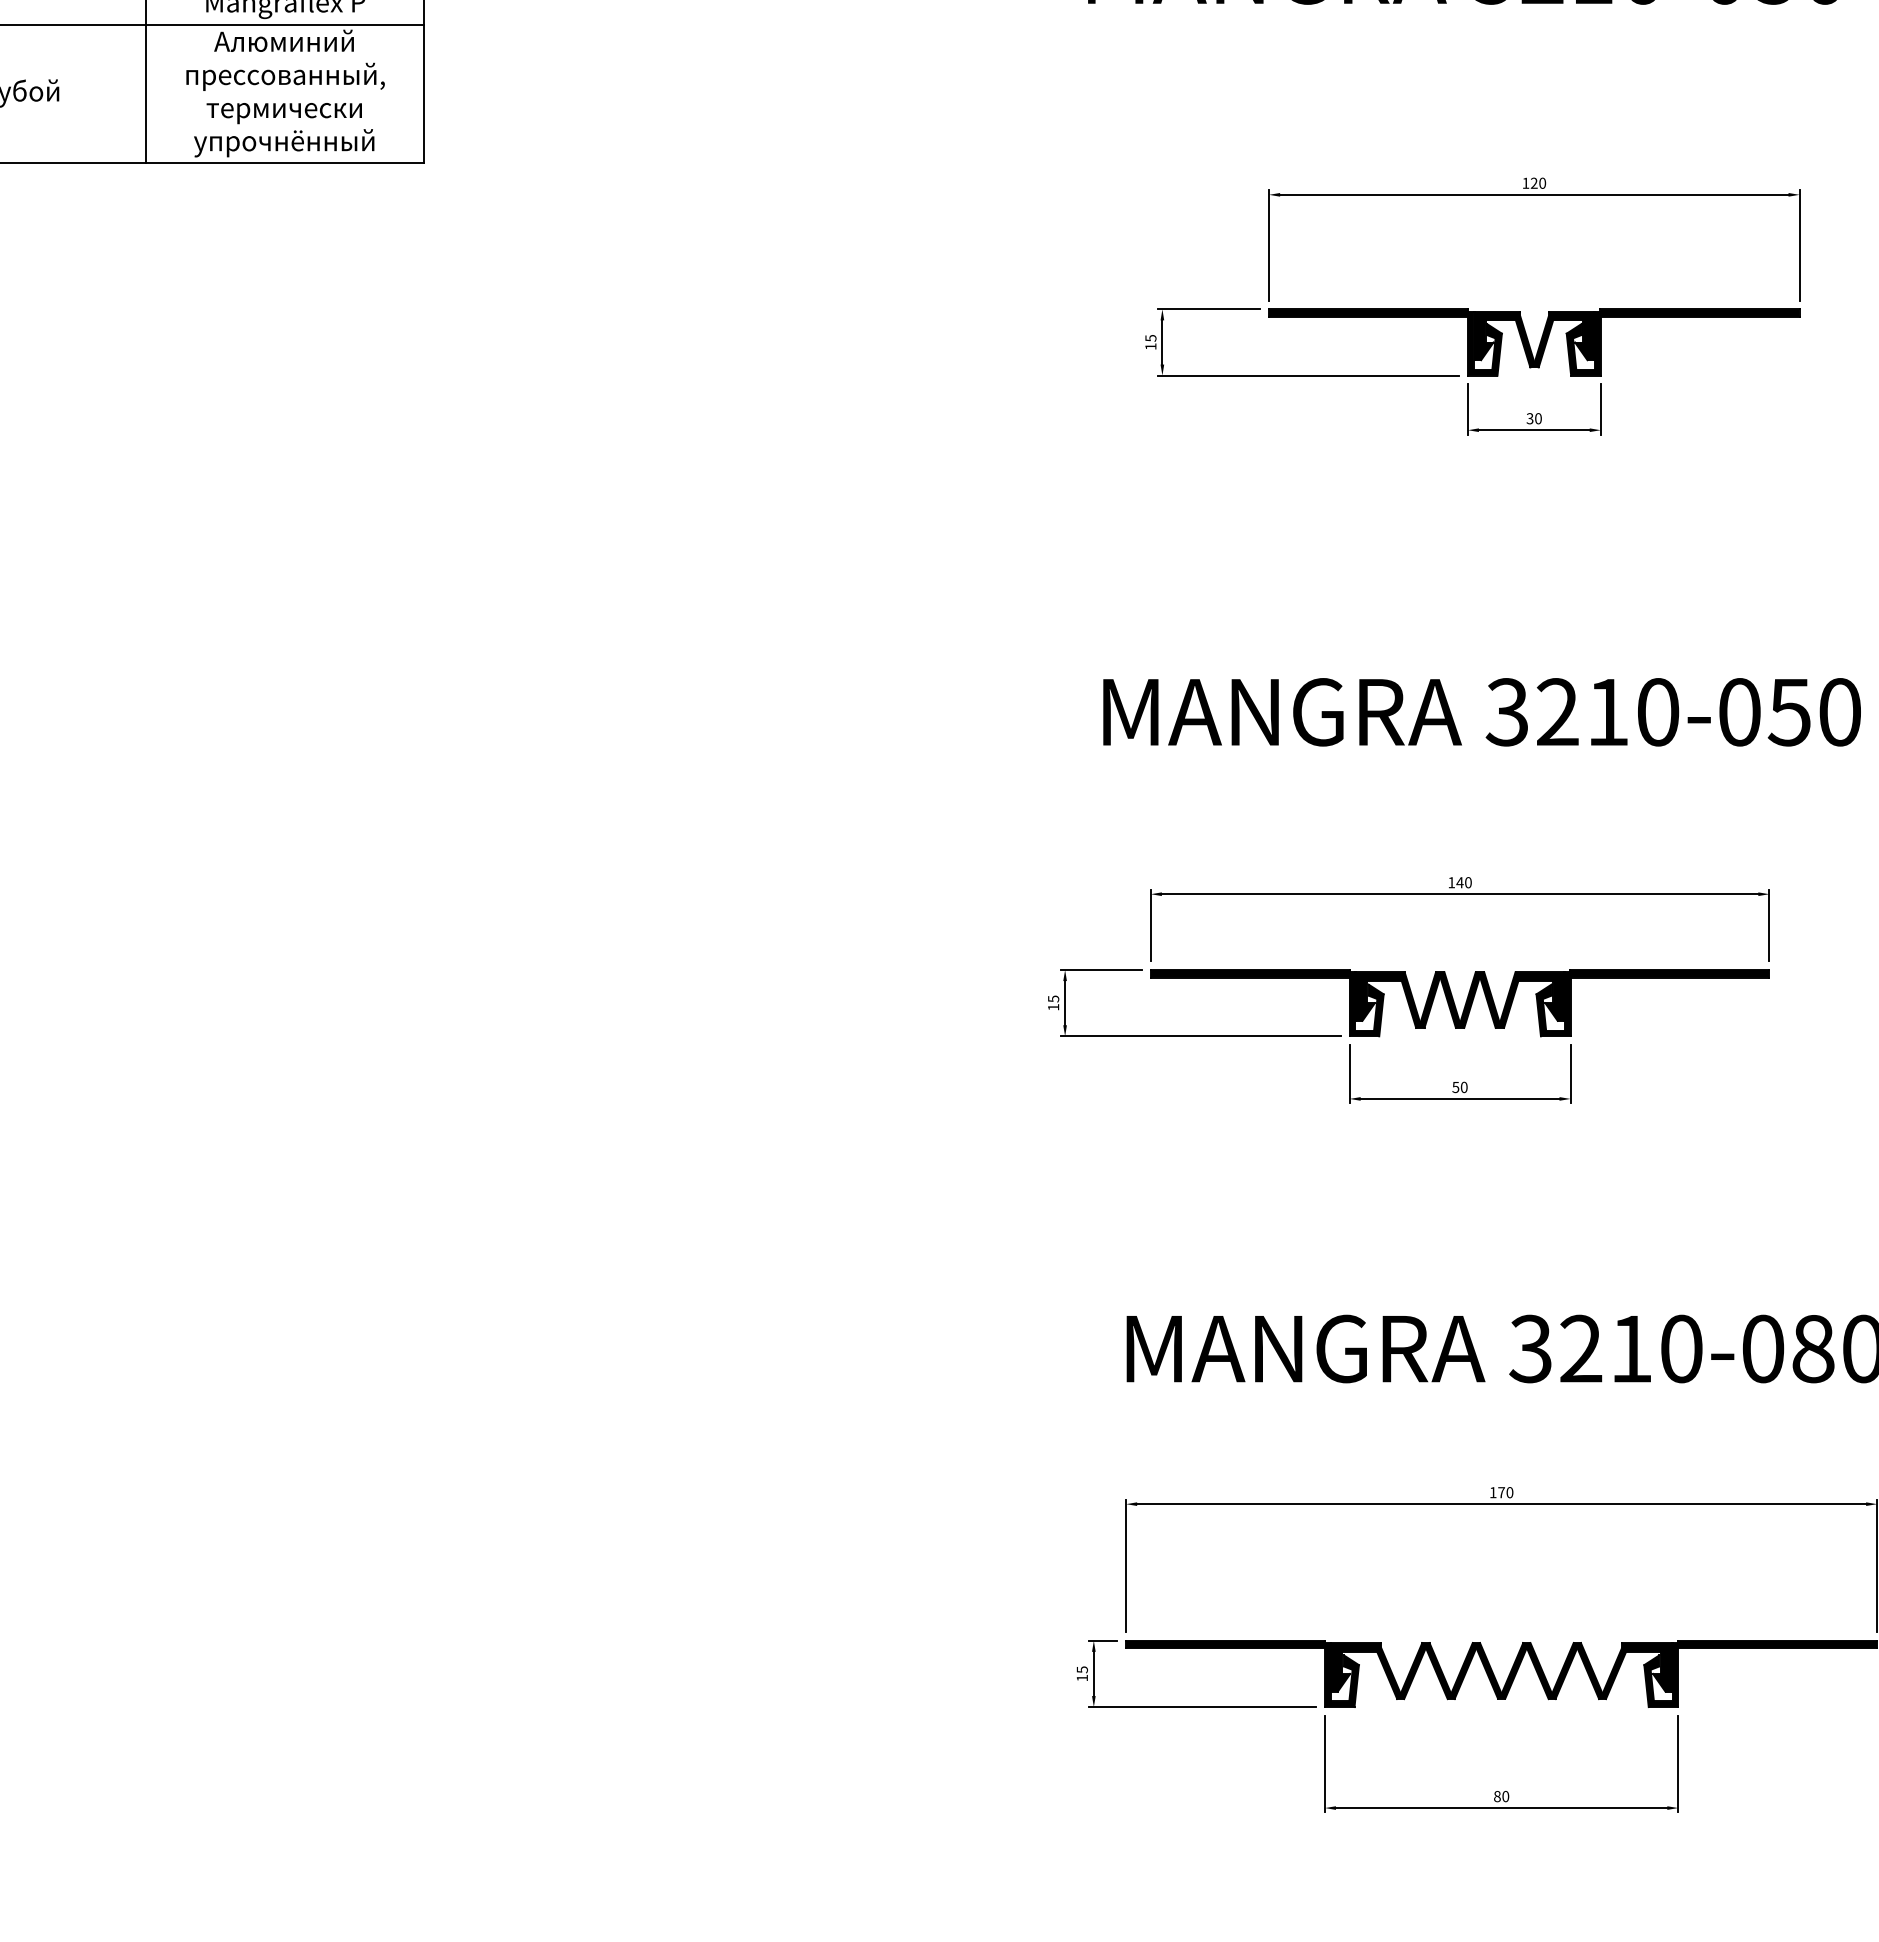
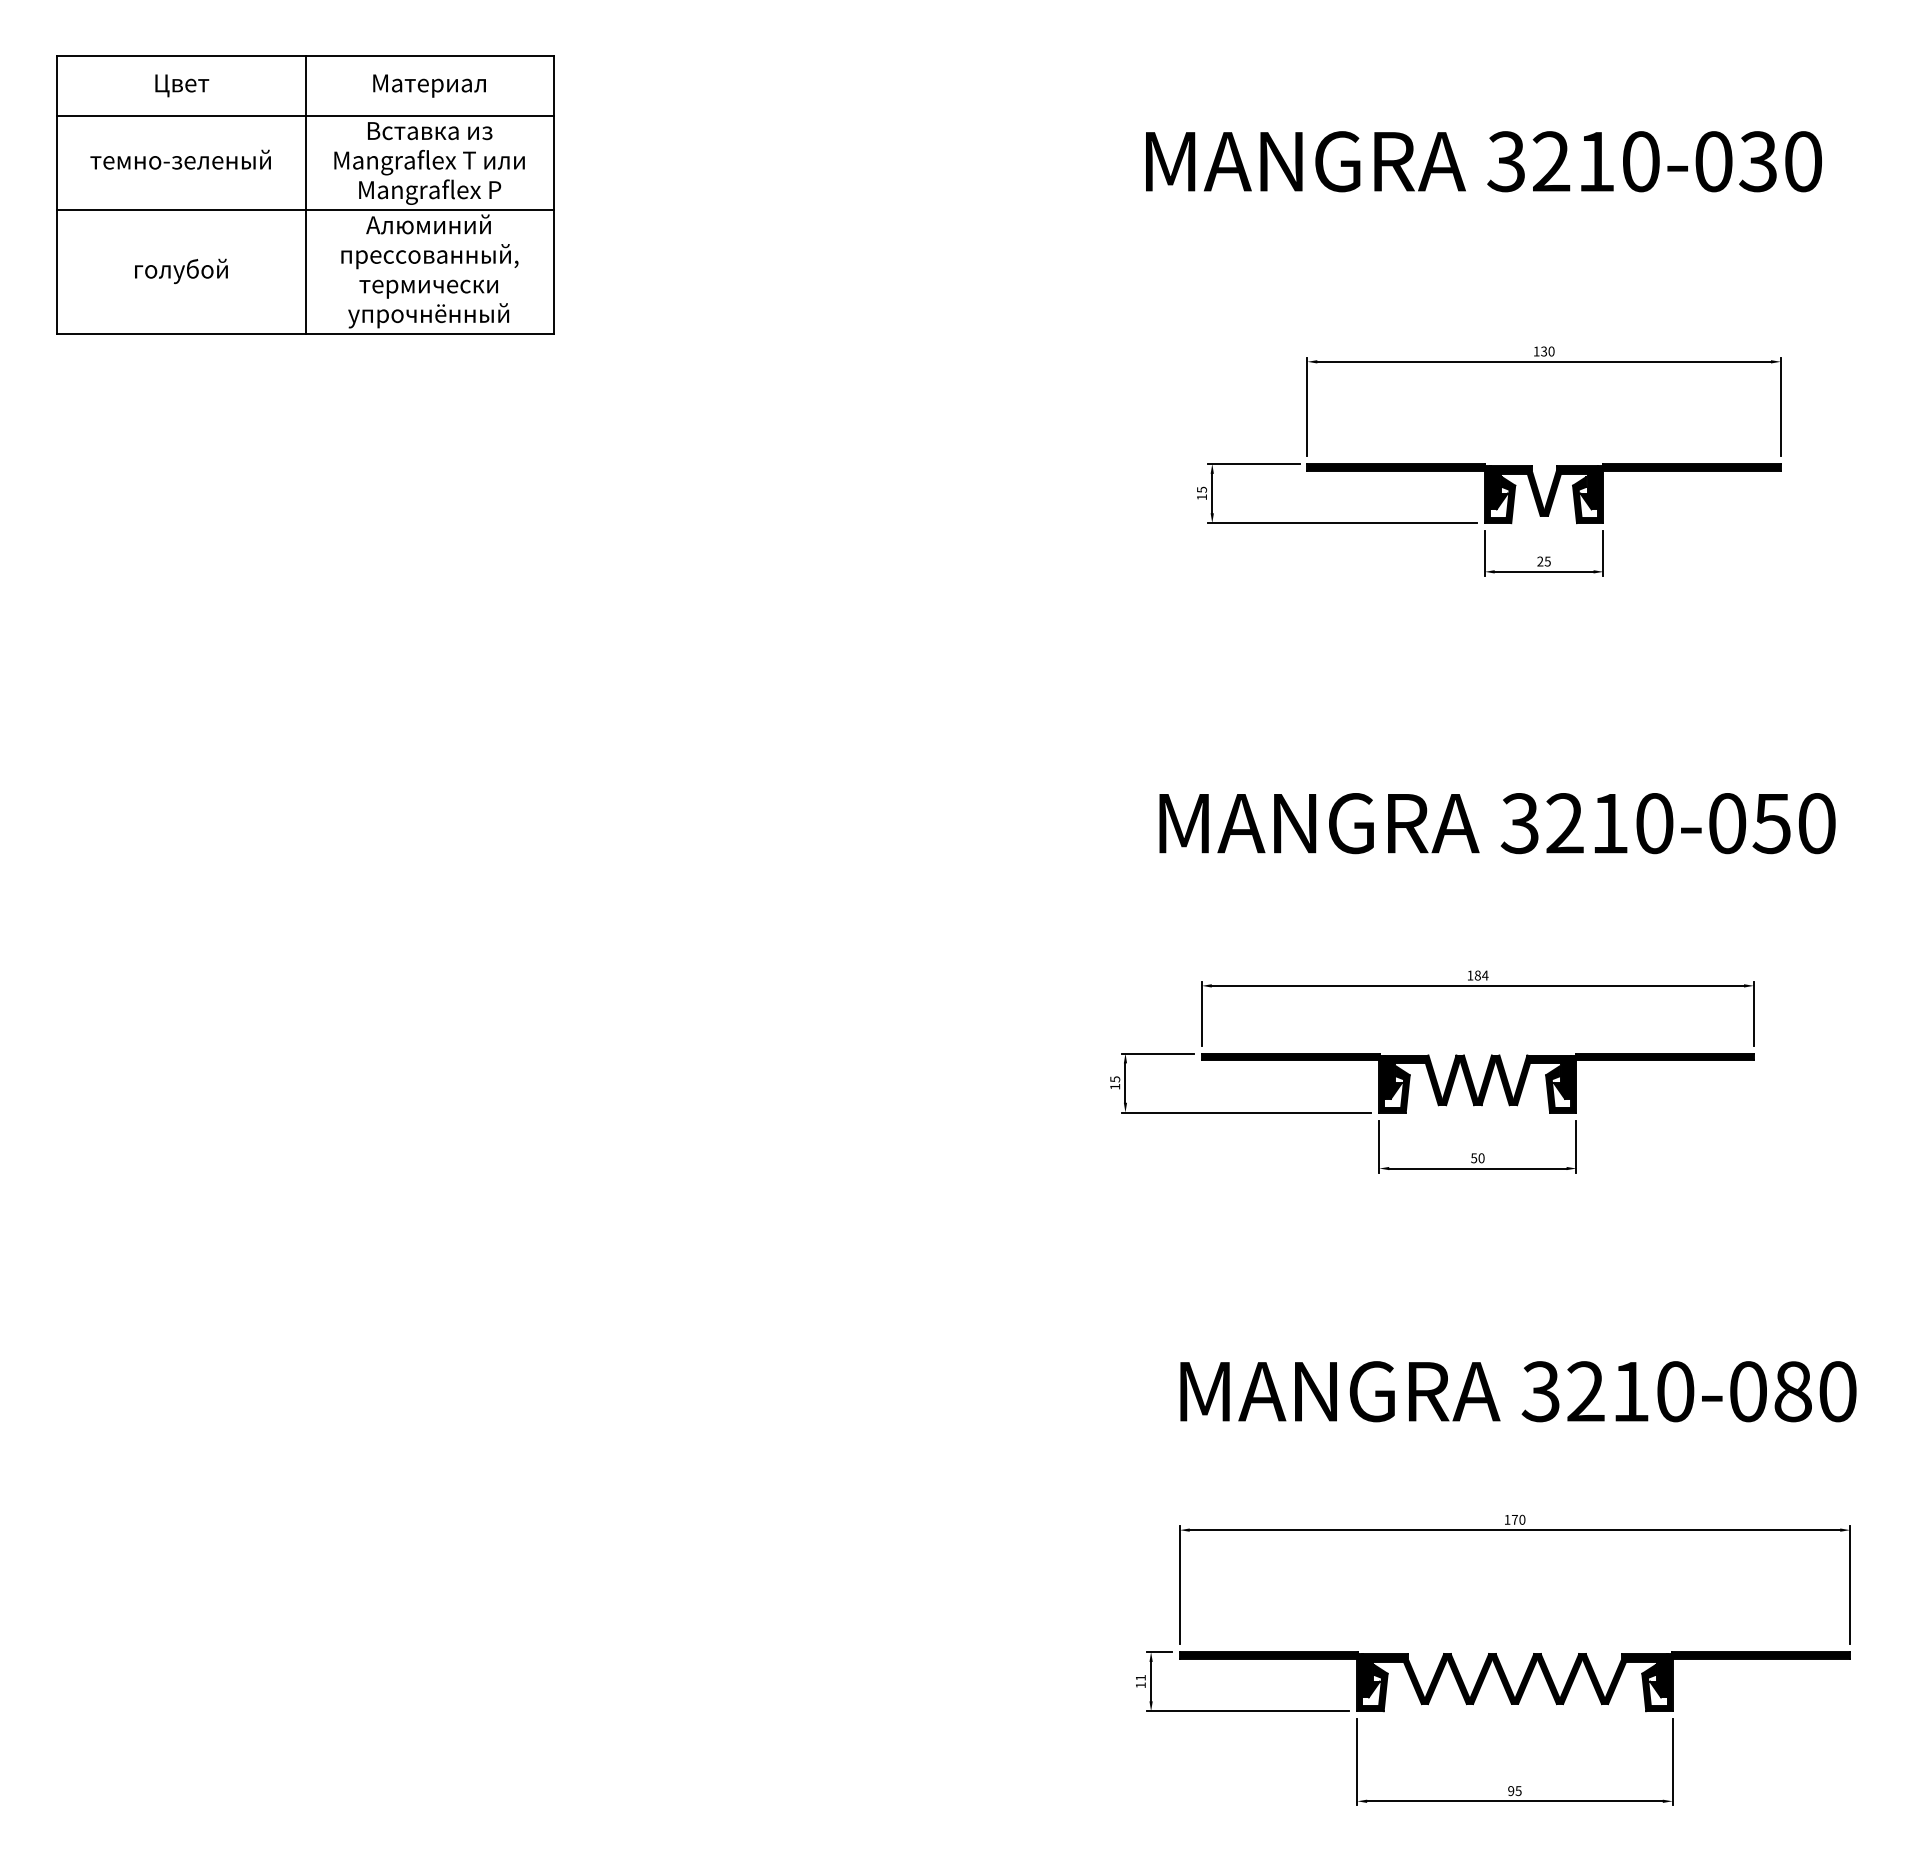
text: (1534, 183) -> (1544, 351), 120 -> 130
text: (1533, 418) -> (1543, 561), 30 -> 25
text: (1464, 882) -> (1481, 975), 140 -> 184
text: (1081, 1669) -> (1140, 1677), 15 -> 11
text: (1501, 1795) -> (1514, 1790), 80 -> 95

